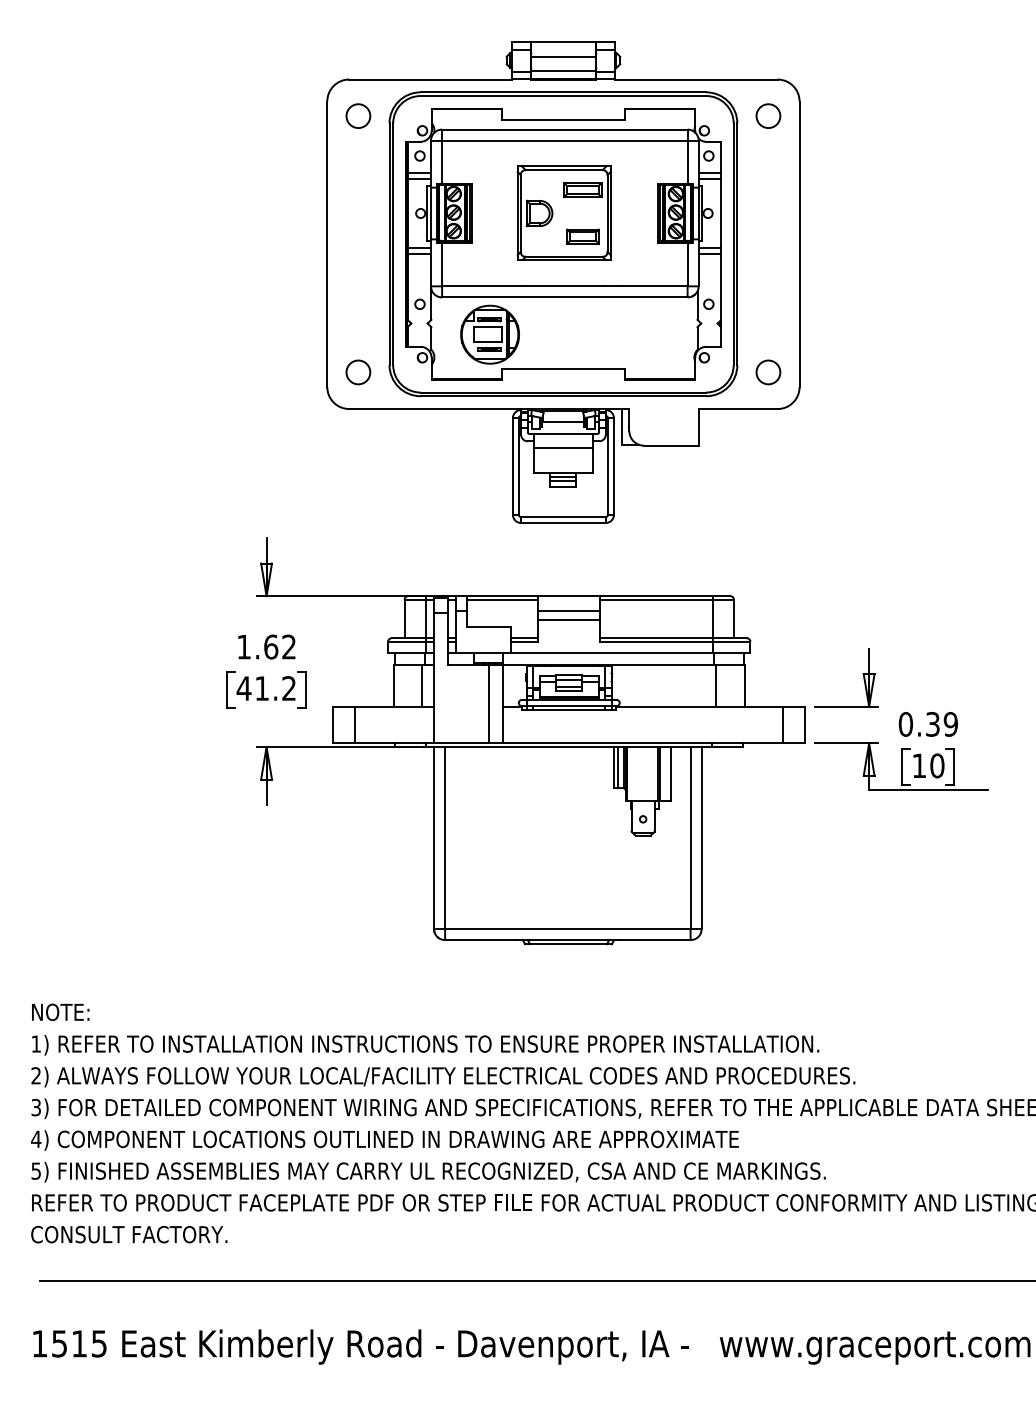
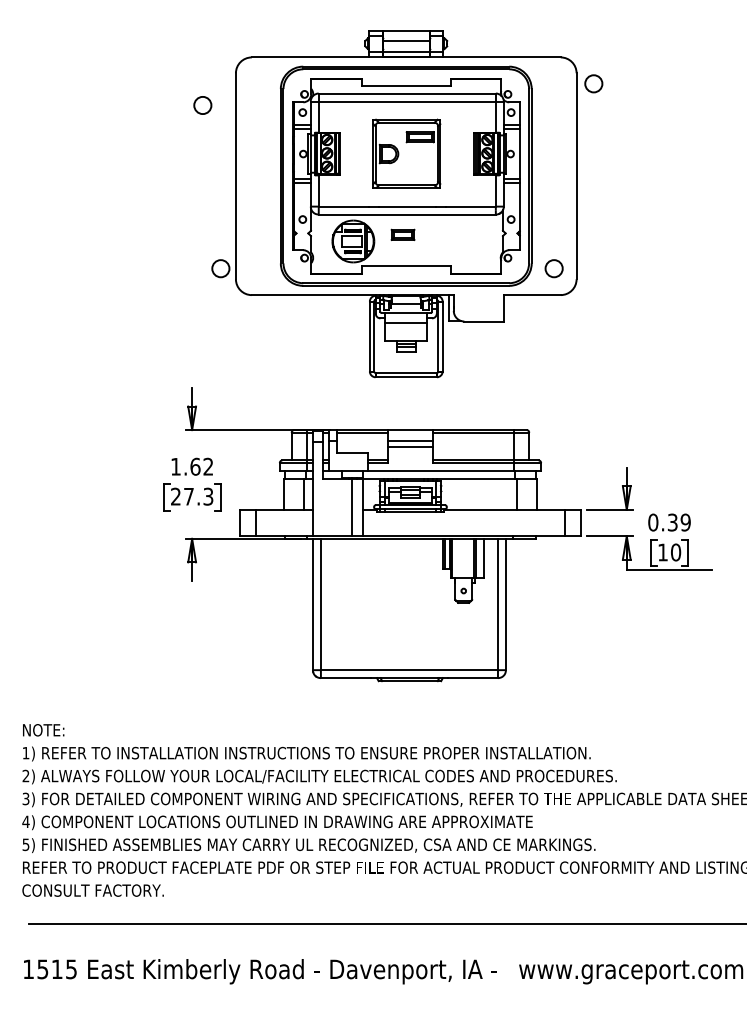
circle: (358, 115) -> (202, 105), moved
circle: (768, 115) -> (593, 83), moved
part: (582, 236) -> (402, 234), moved
circle: (358, 372) -> (220, 268), moved
text: (265, 688) -> (191, 496), 41.2 -> 27.3

